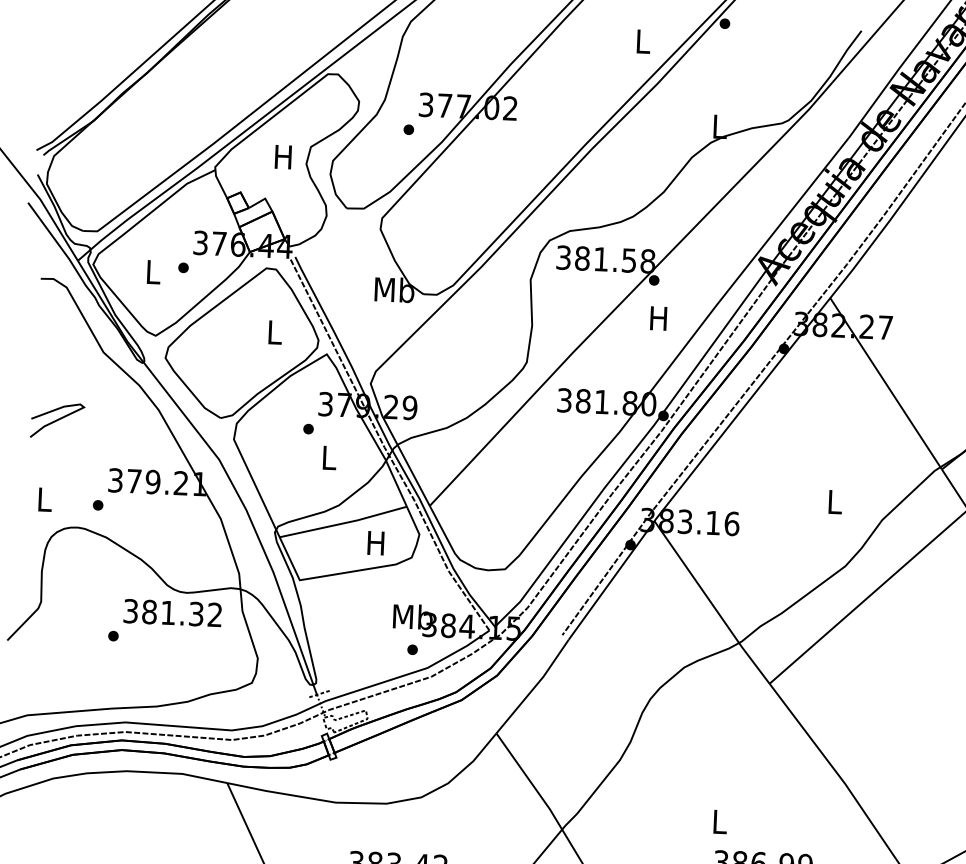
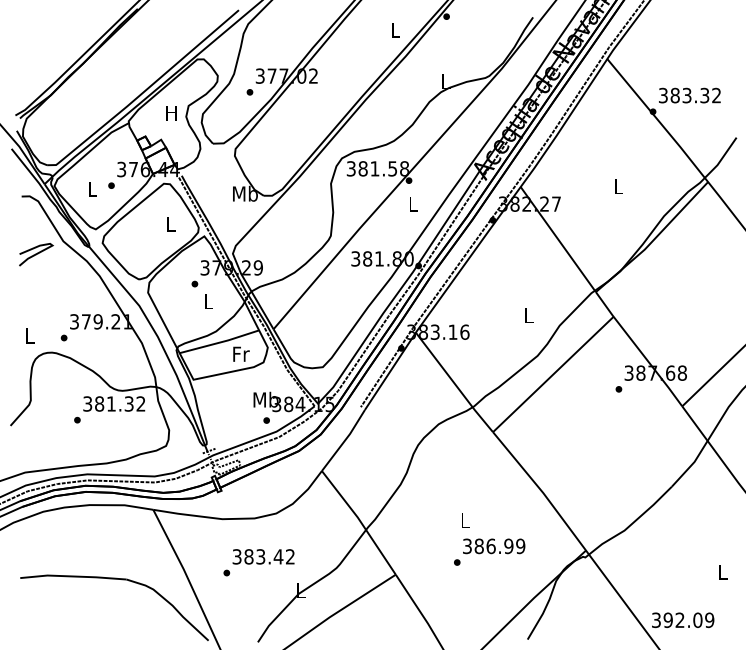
text: (658, 318) -> (412, 204), H -> L
curve: (58, 420) -> (36, 254), moved
text: (377, 542) -> (241, 353), H -> Fr

